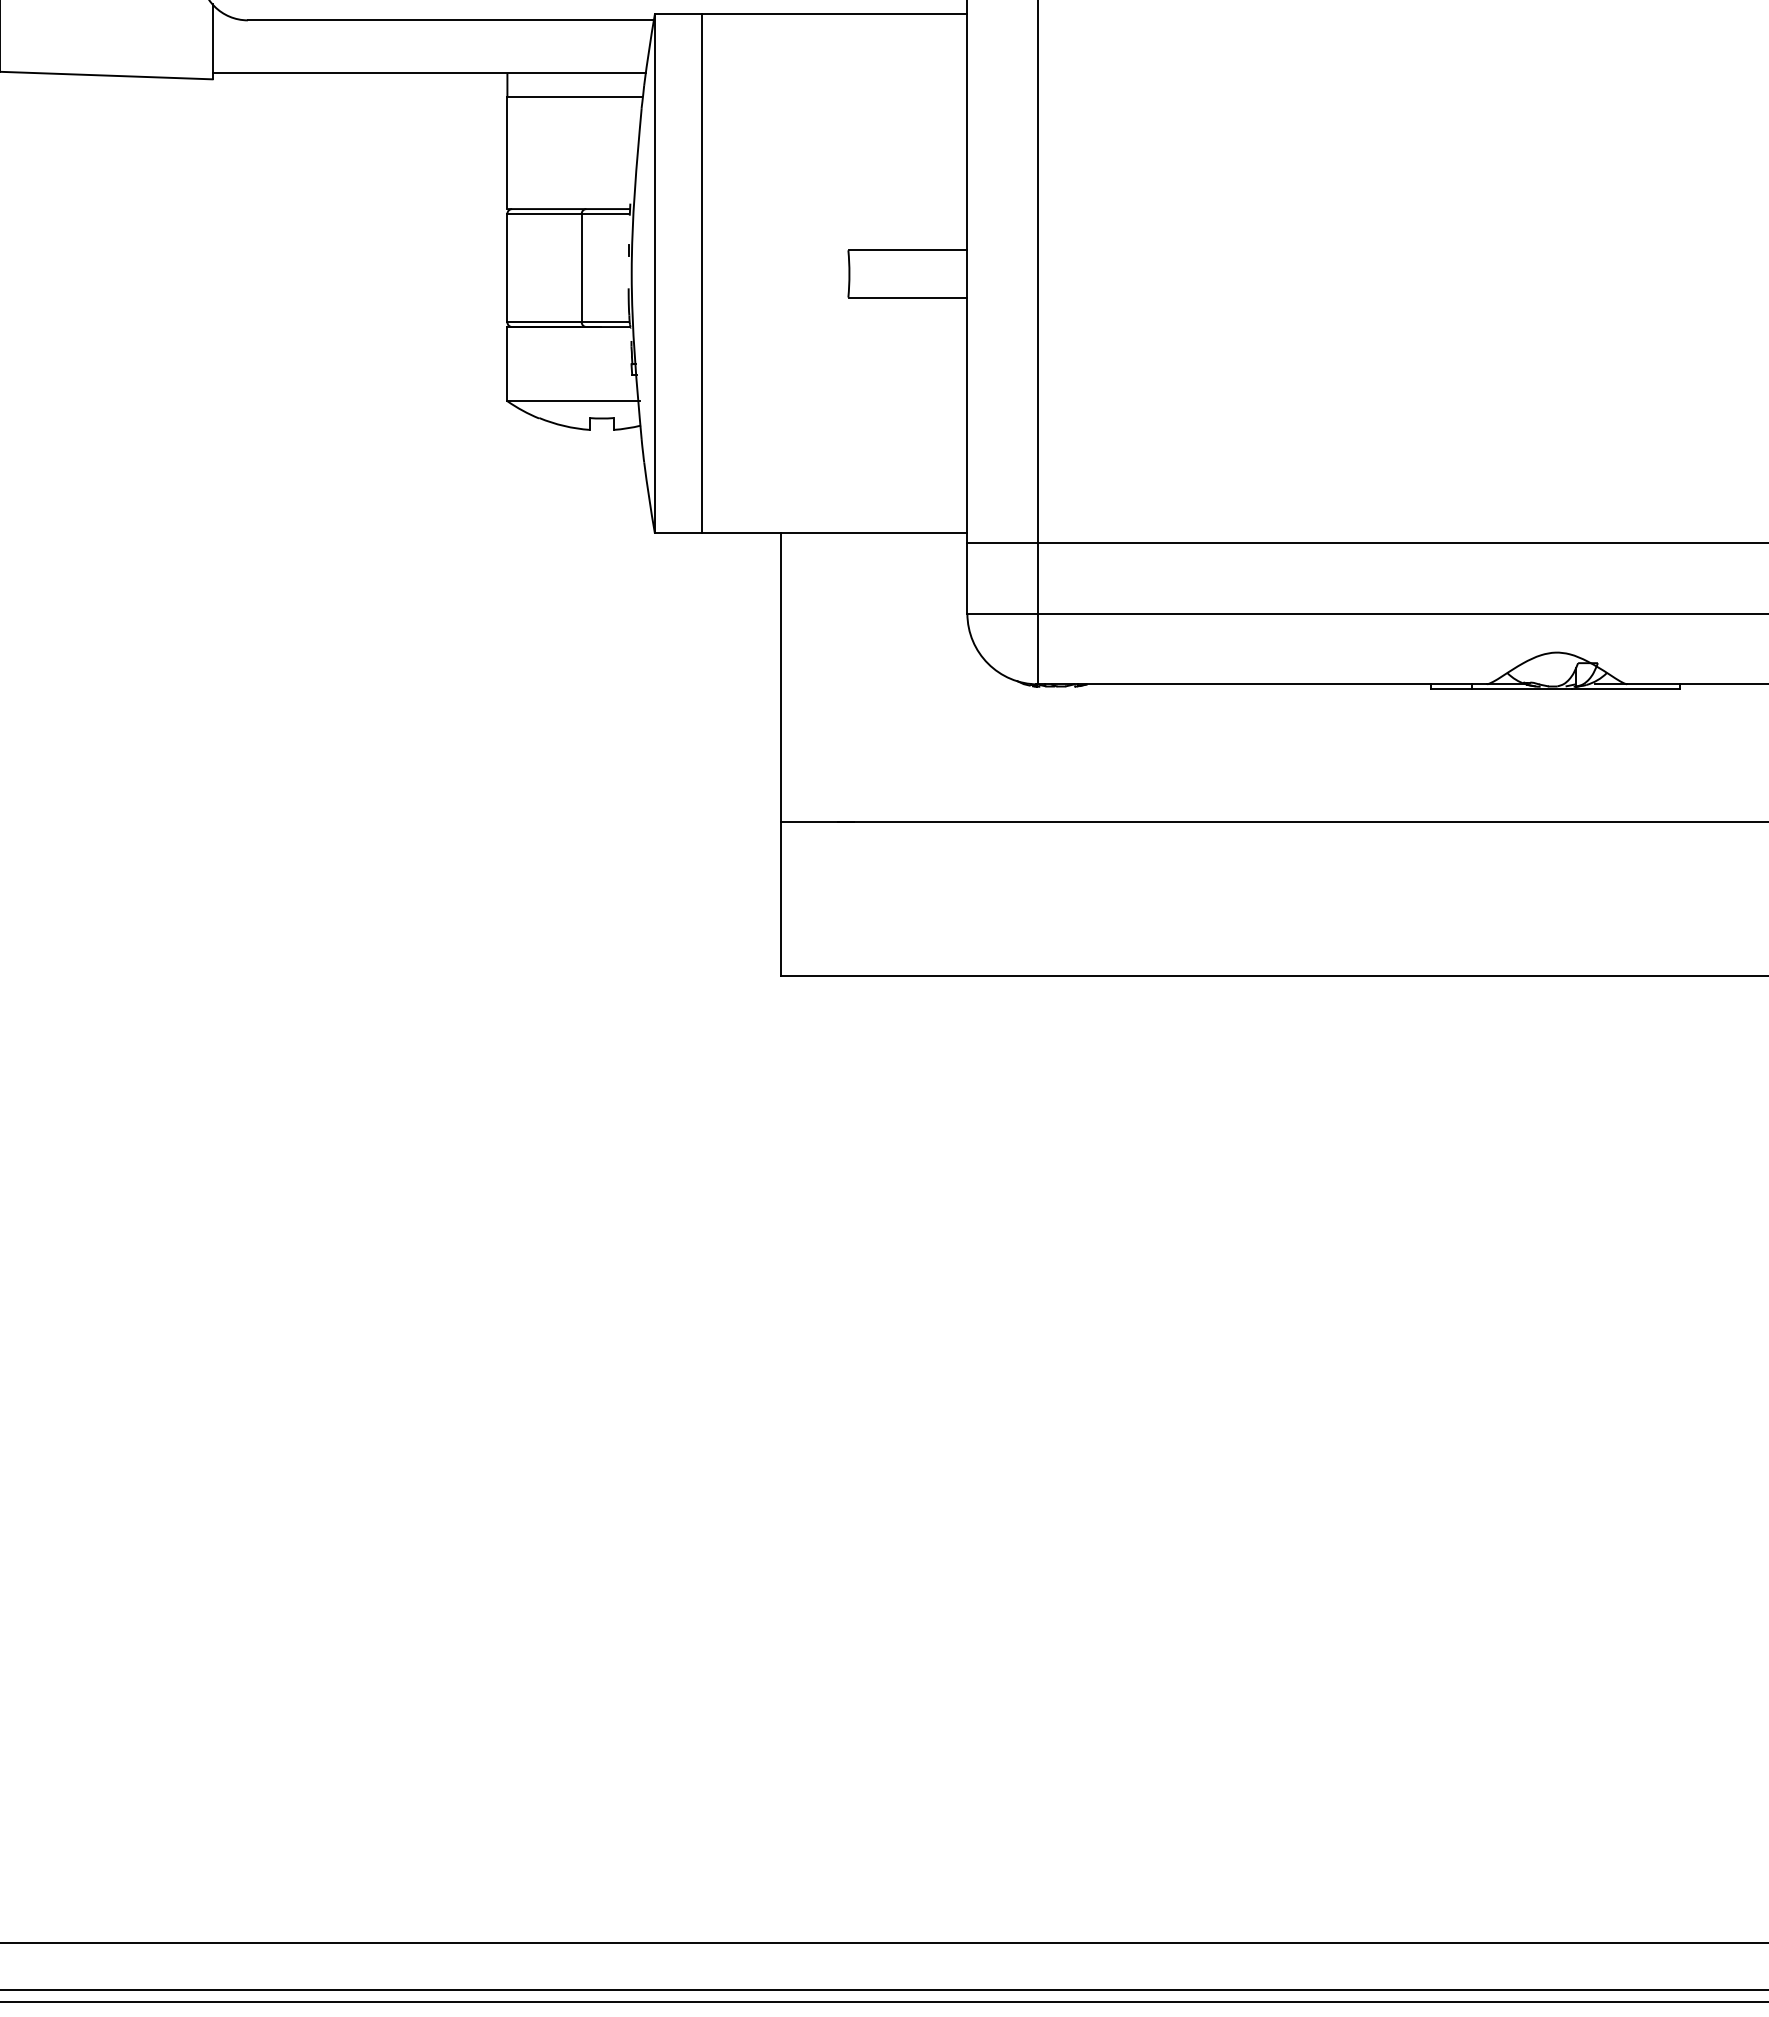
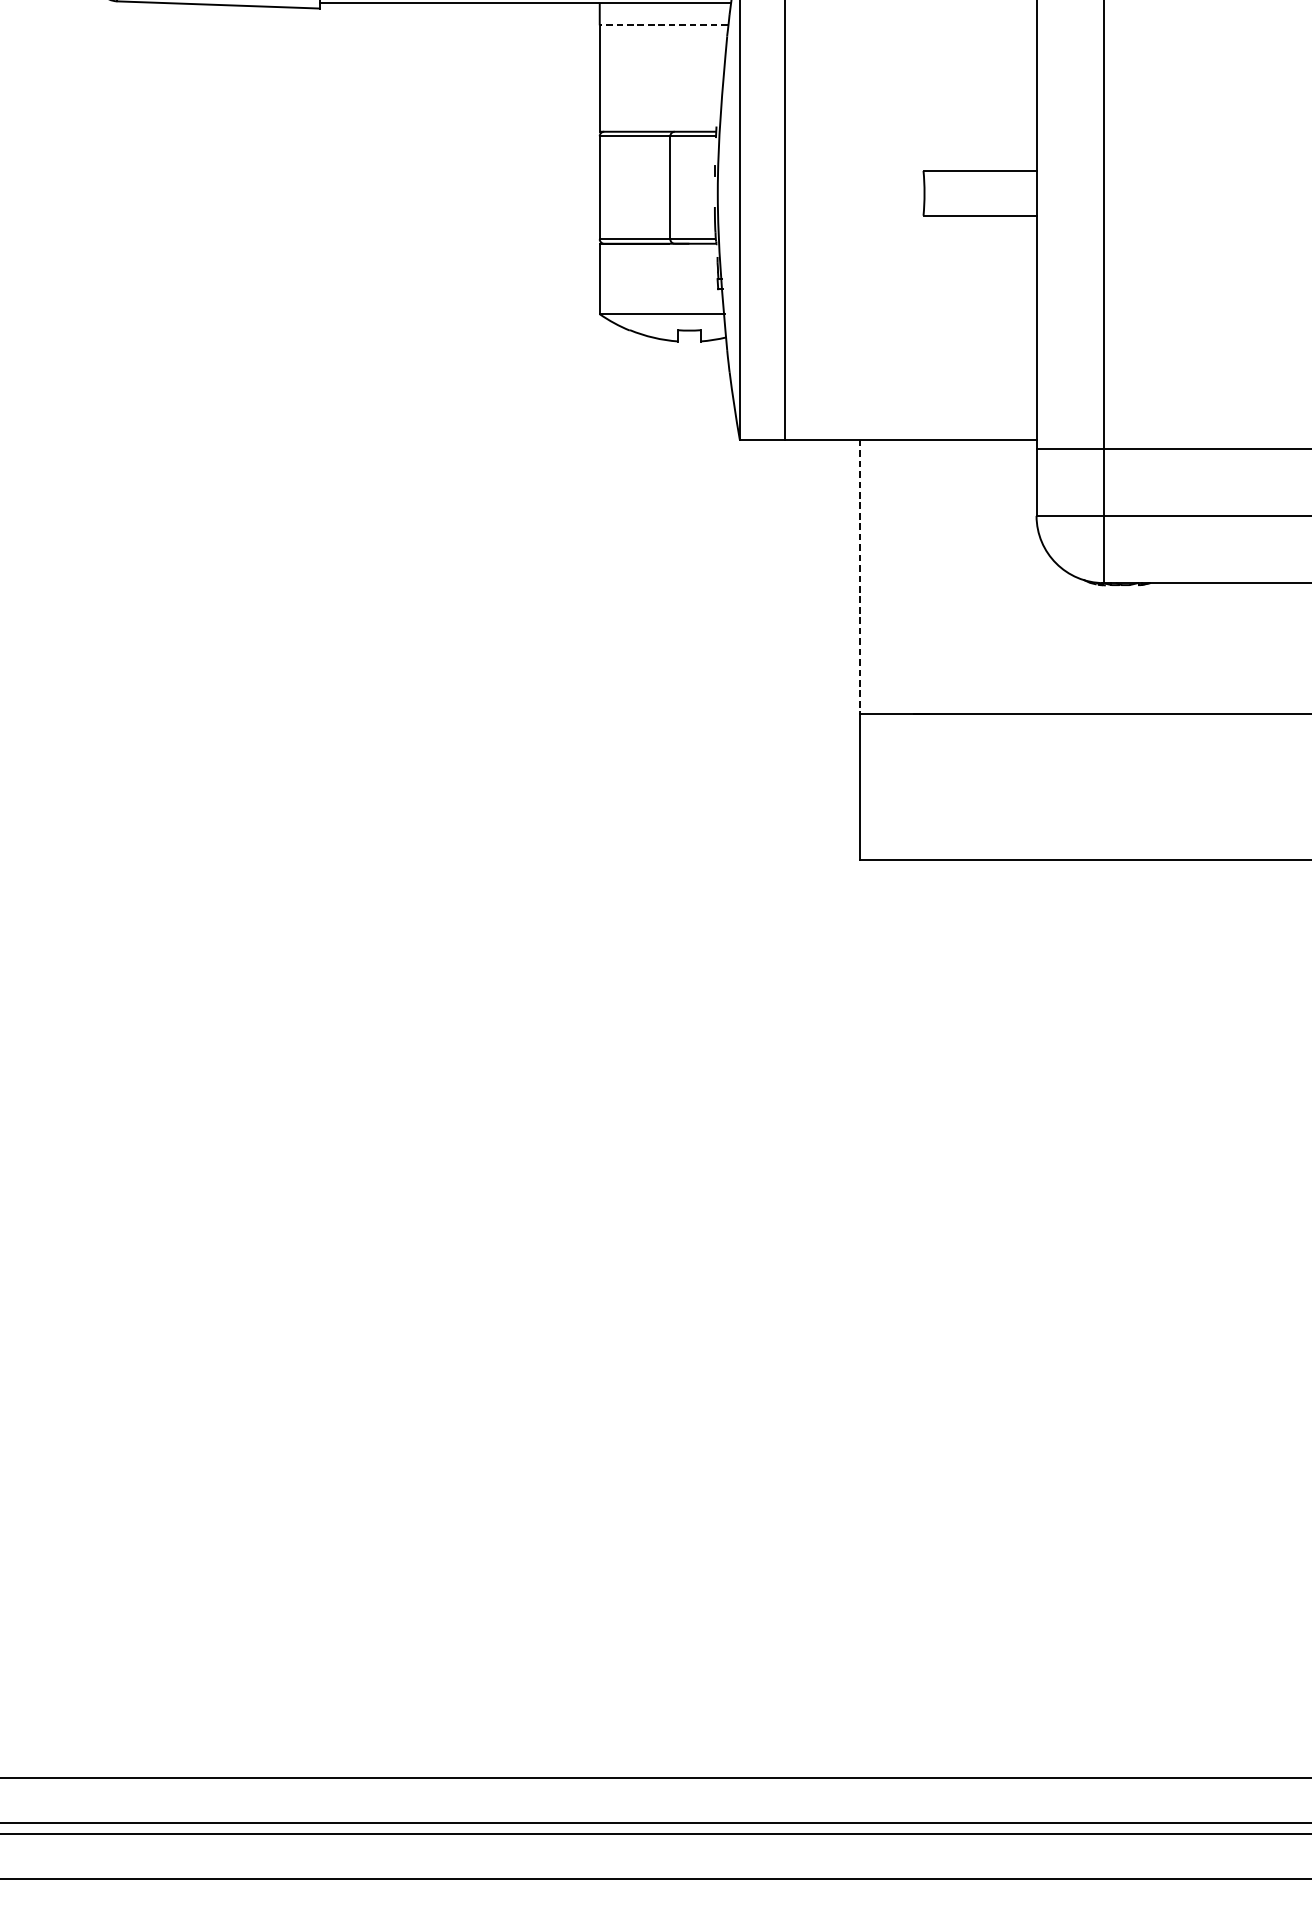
line: (574, 97) -> (663, 25), solid -> dashed
line: (781, 678) -> (860, 577), solid -> dashed

